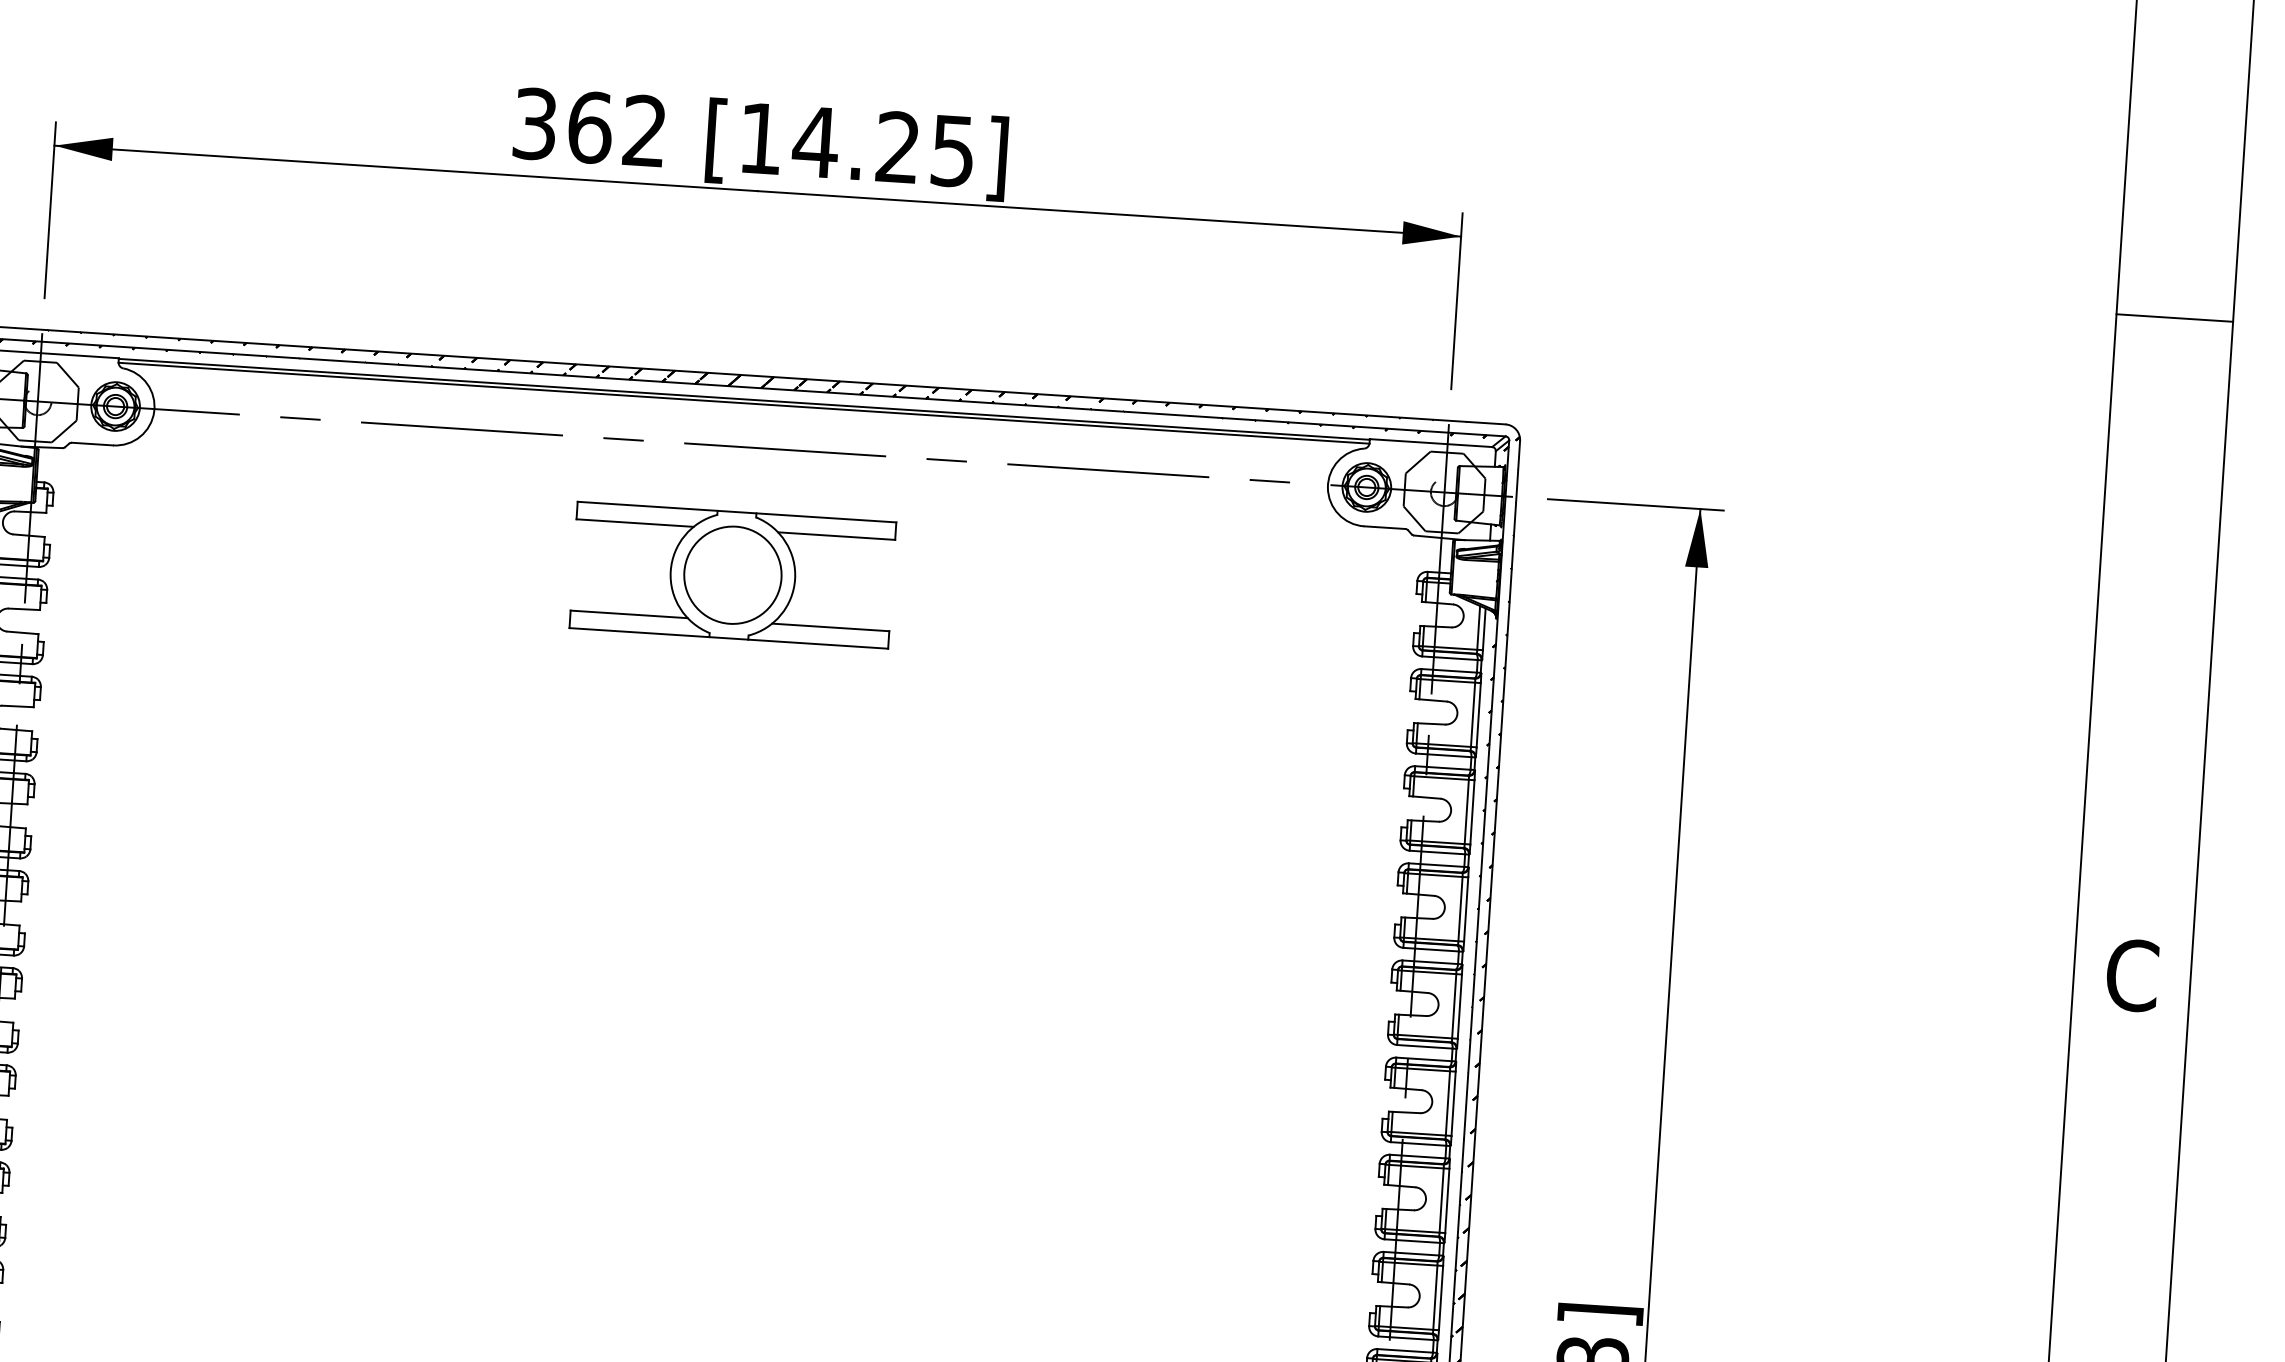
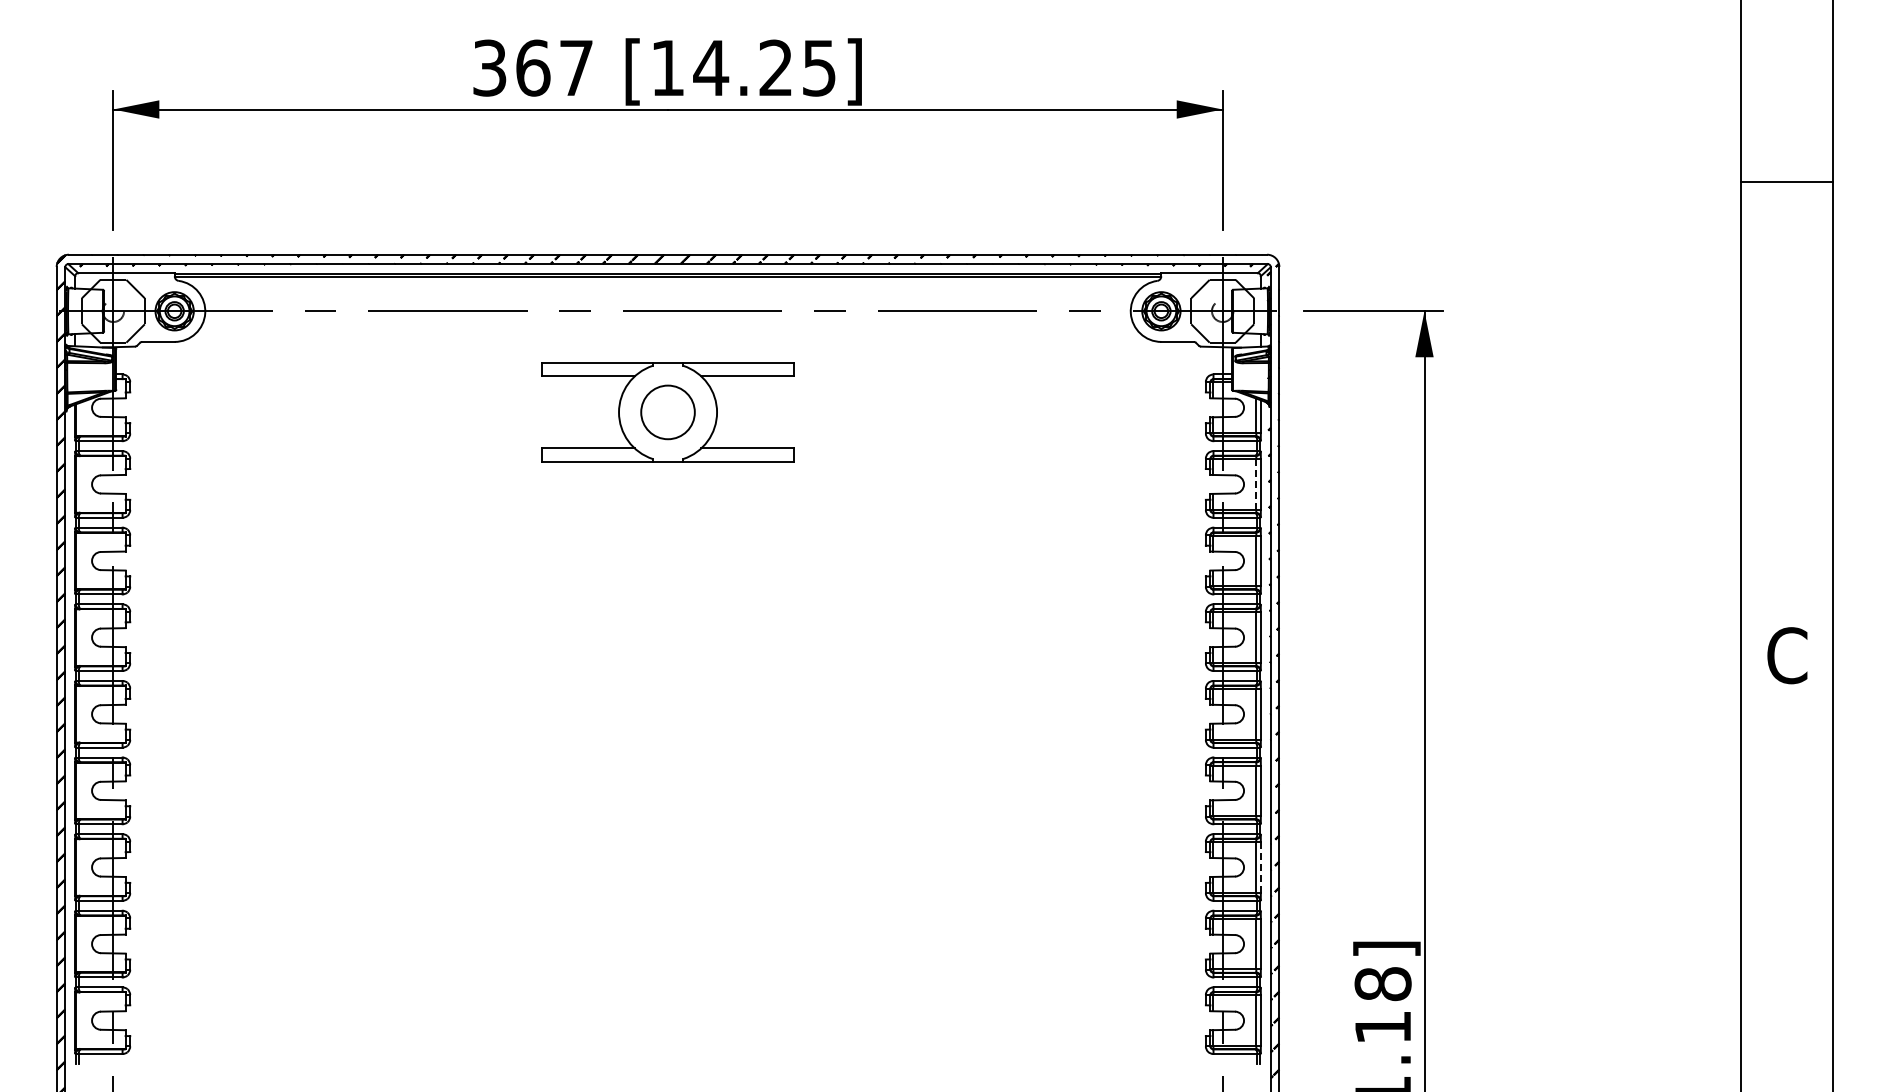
text: (645, 130) -> (576, 67), 362 -> 367
line: (2175, 318) -> (1787, 182), moved
circle: (732, 575) -> (667, 412), size x0.7
line: (1473, 714) -> (1256, 484), solid -> dashed
line: (1446, 1200) -> (1260, 867), solid -> dashed

